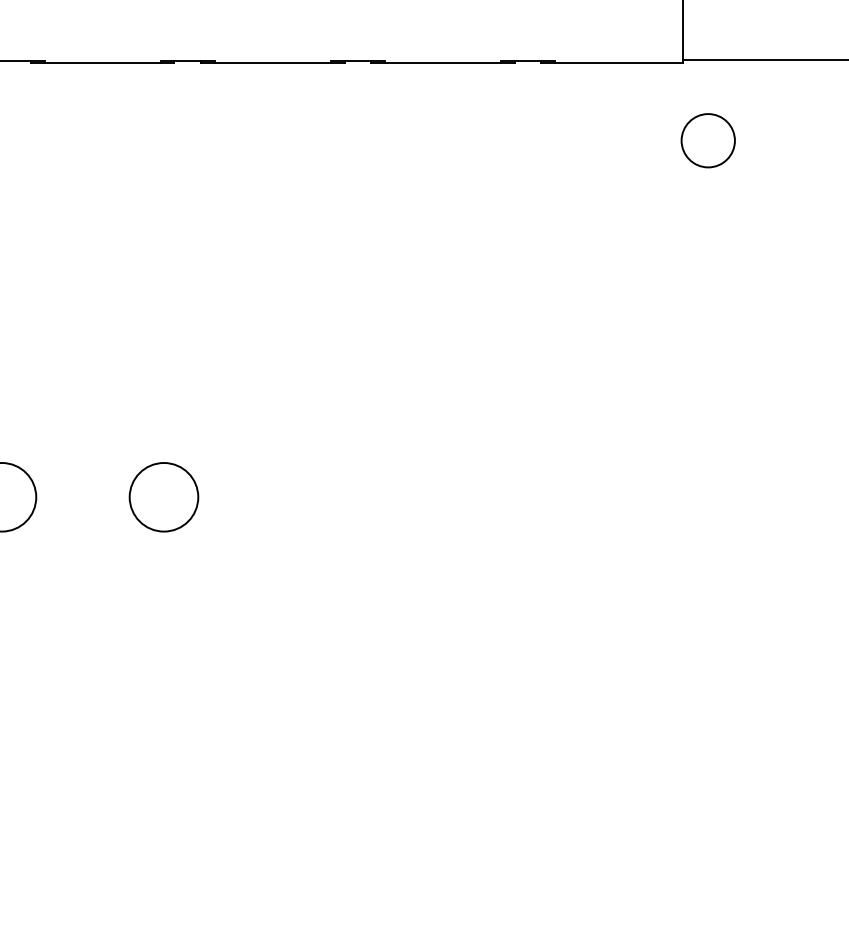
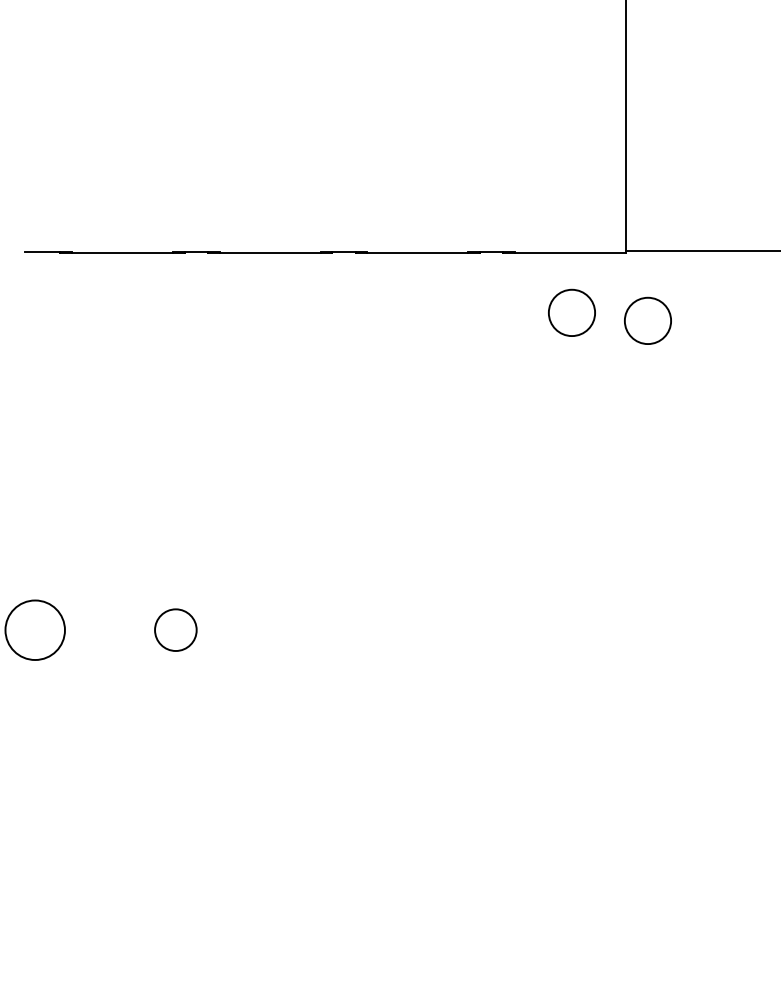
circle: (620, 131) -> (571, 312), added
circle: (163, 496) -> (175, 629), size x0.7

